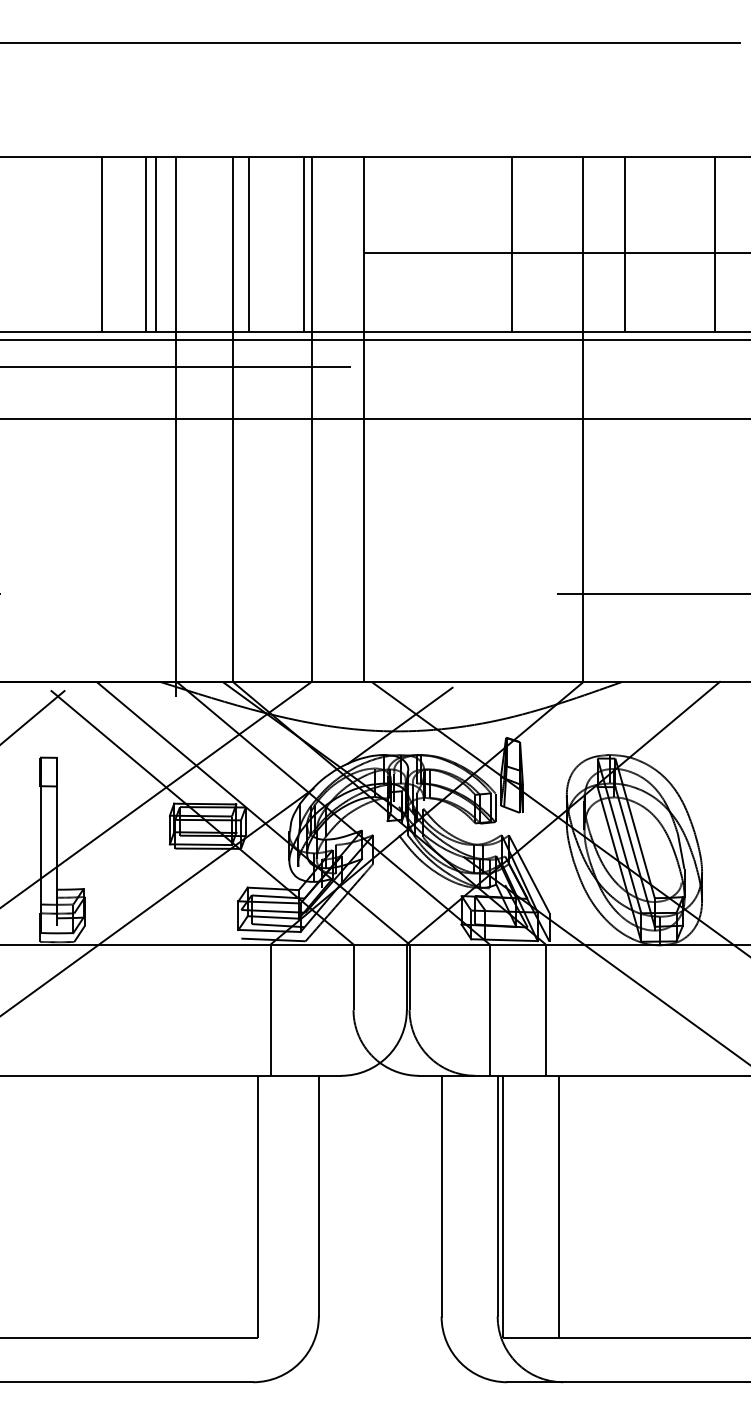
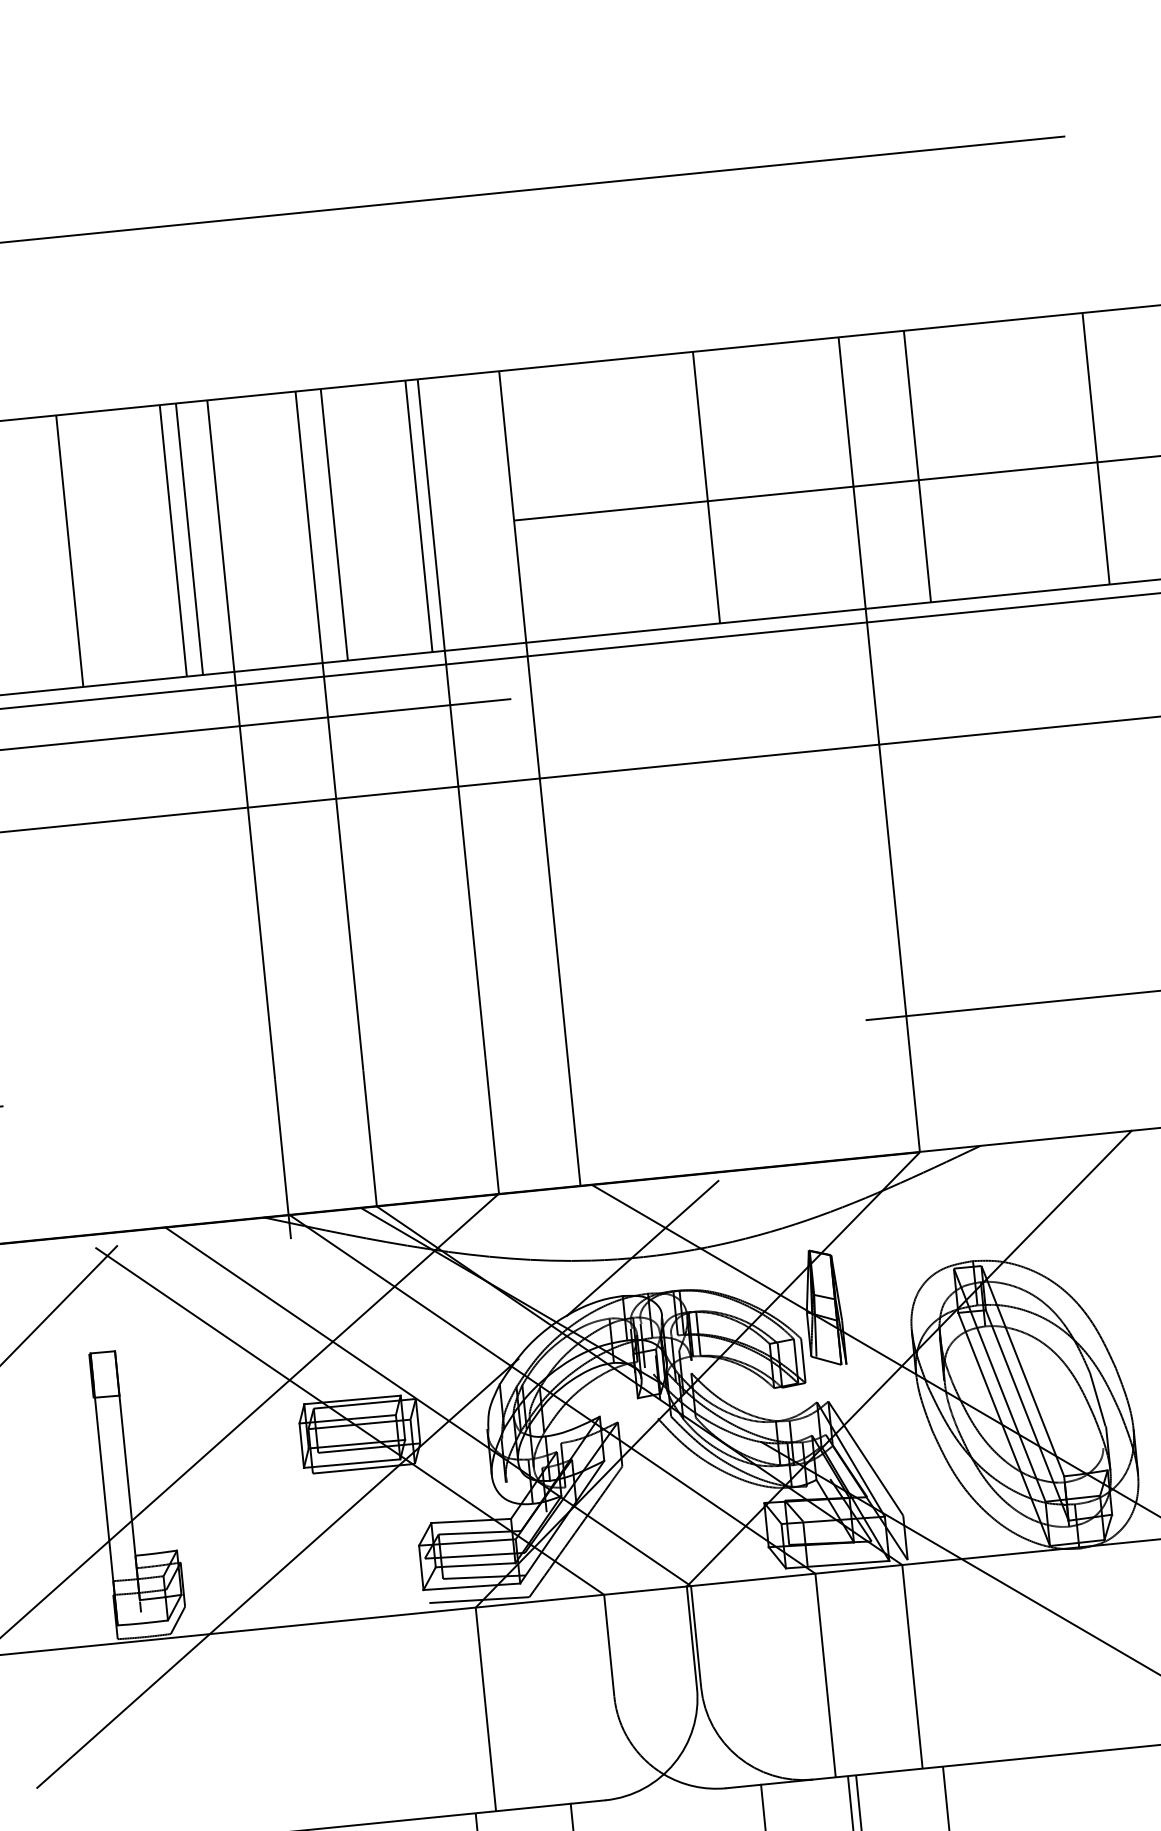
line: (101, 243) -> (69, 550), moved
line: (512, 243) -> (706, 486), moved
line: (714, 243) -> (1095, 447), moved

